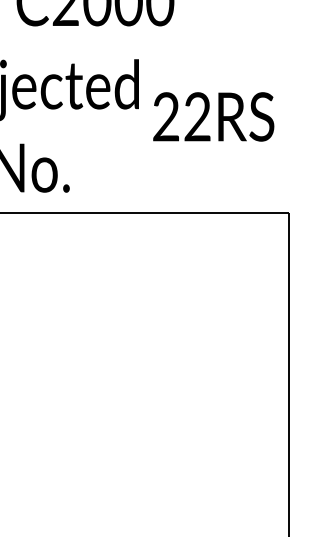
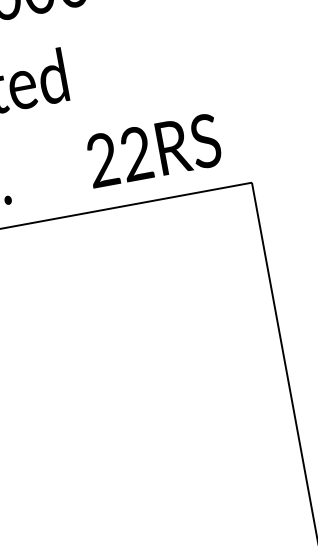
text: (213, 116) -> (153, 150), moved

